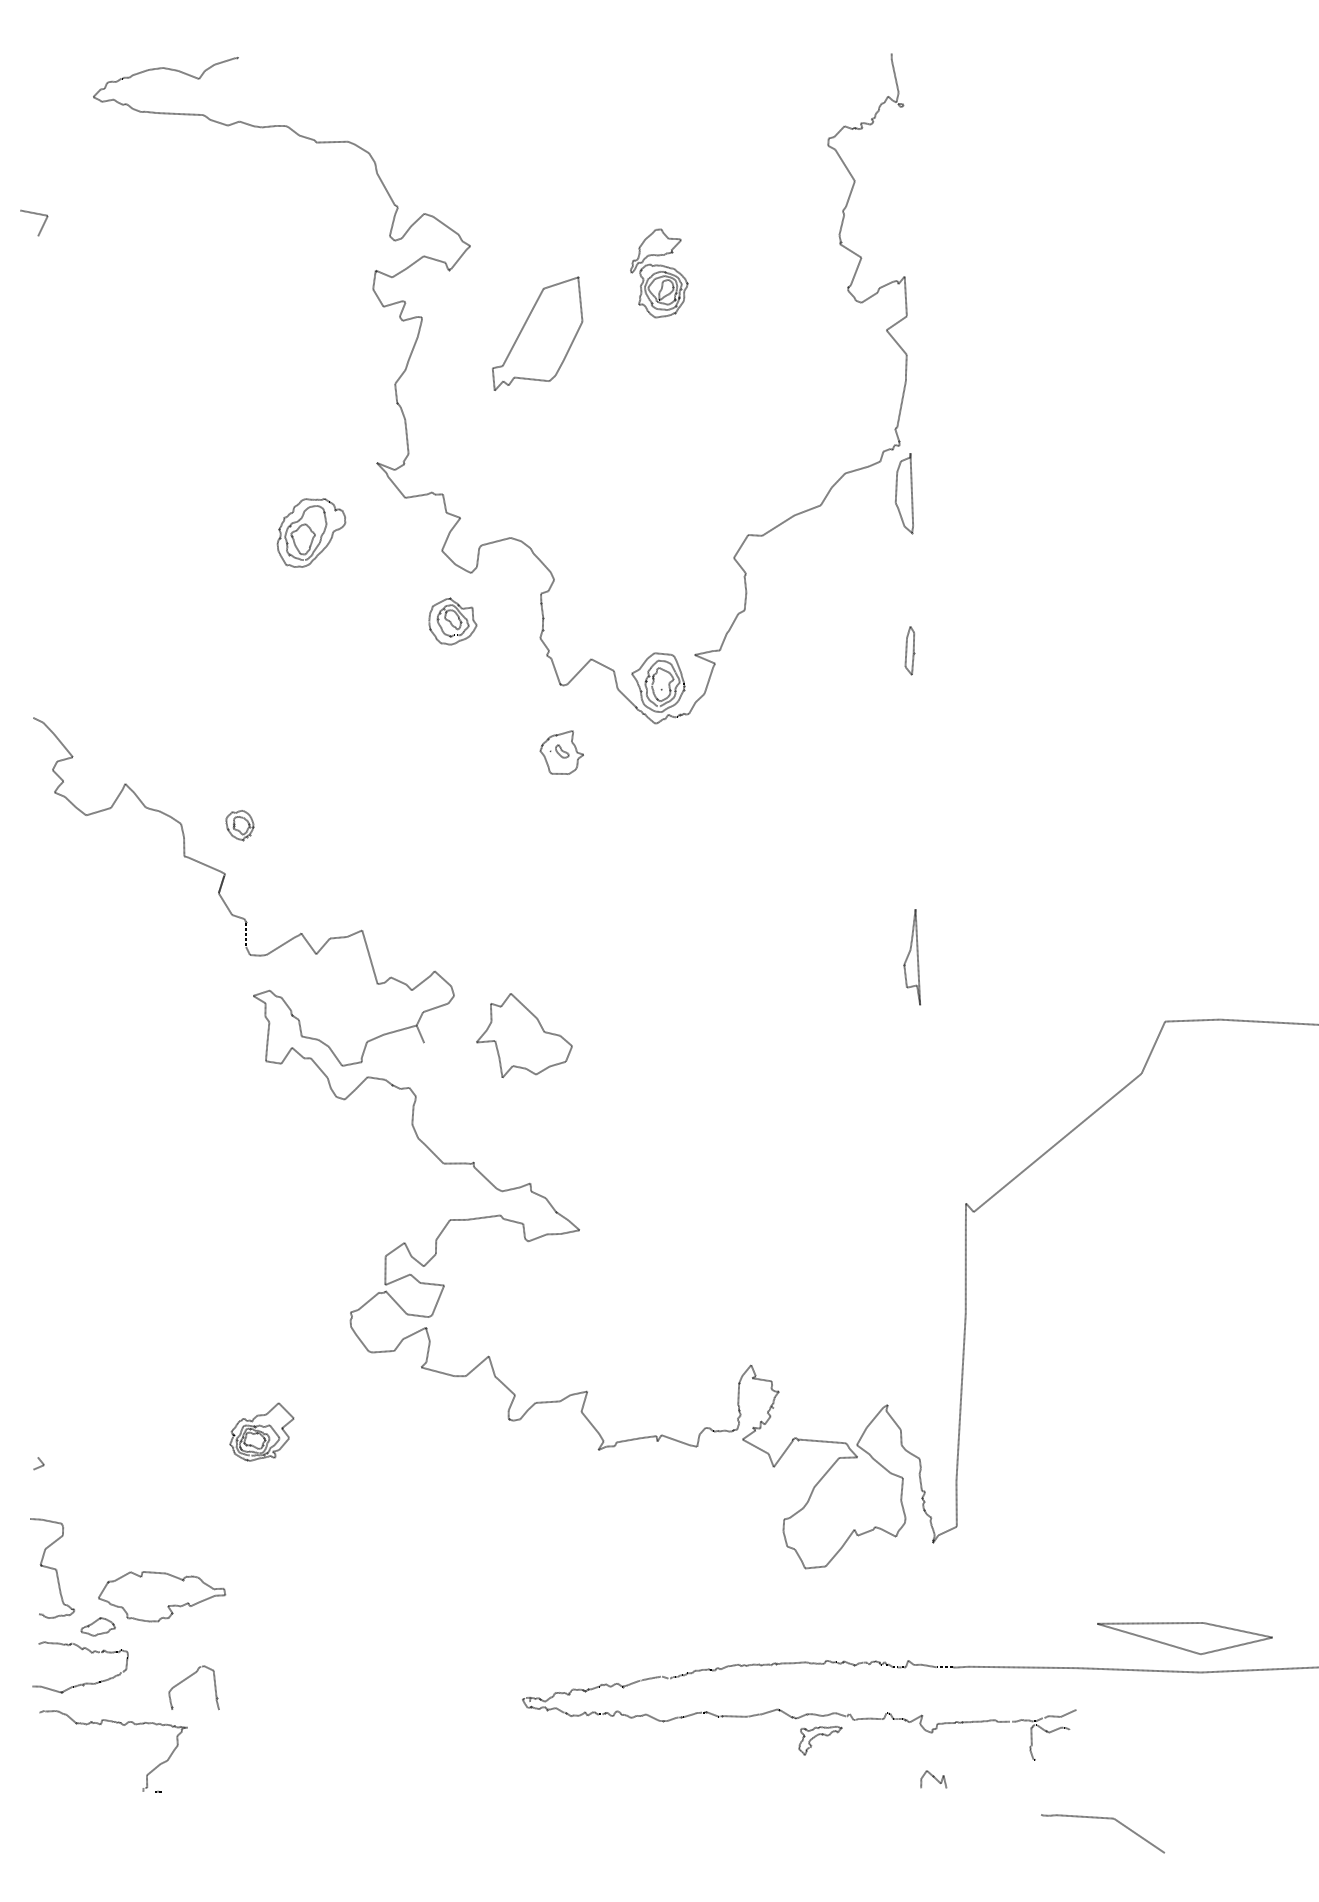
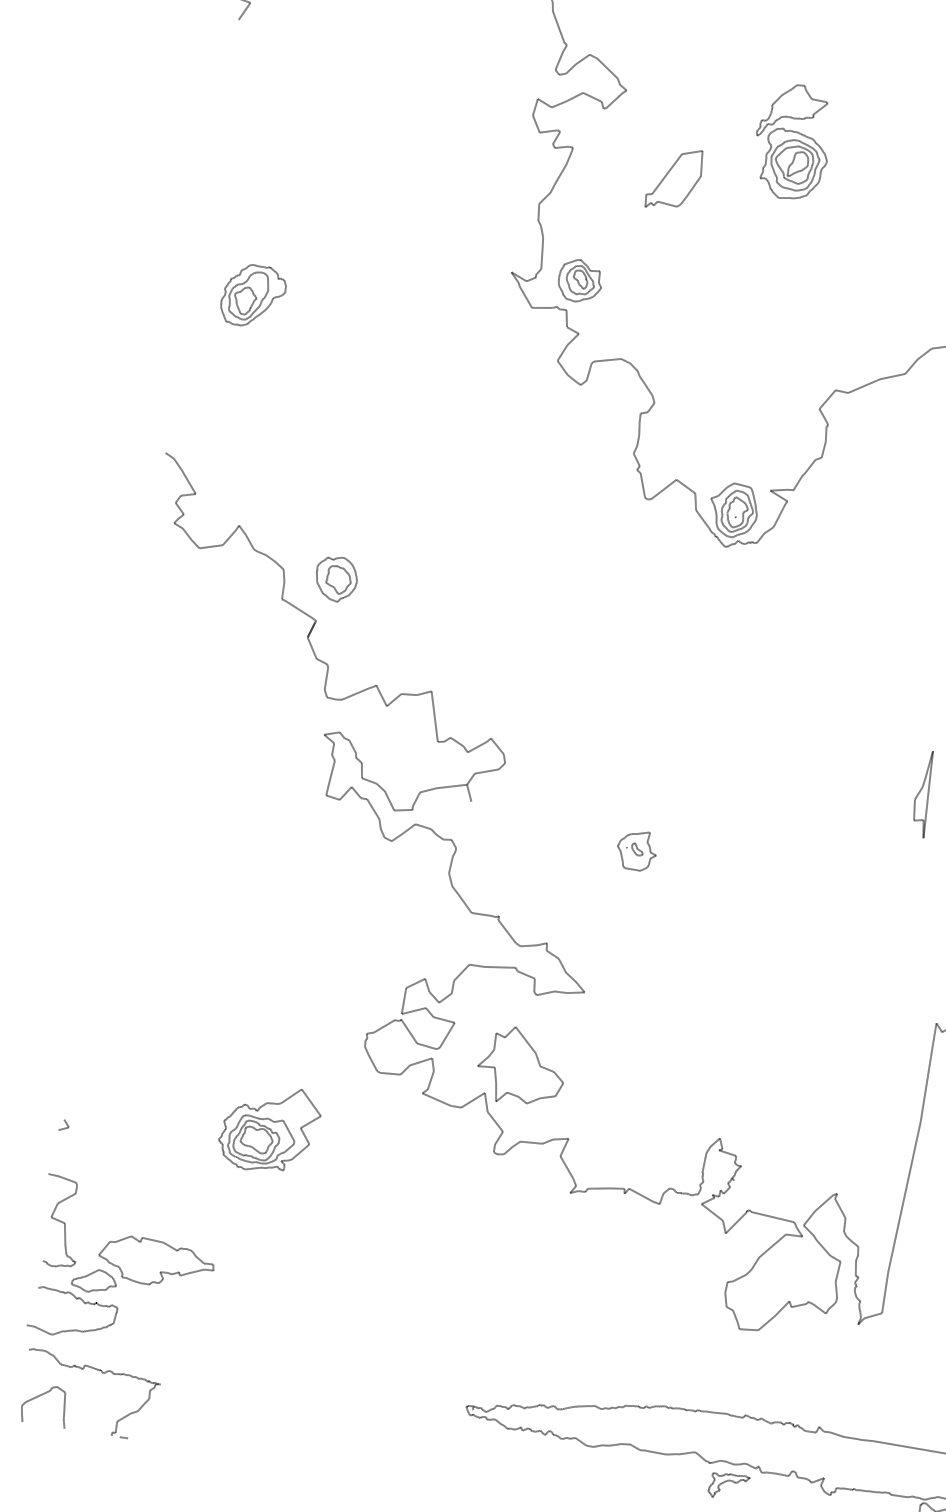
part: (659, 273) -> (793, 142), size x1.43
part: (537, 333) -> (674, 178), size x0.62
part: (311, 532) -> (253, 295), moved
part: (452, 621) -> (579, 280), moved
part: (561, 752) -> (636, 850), moved
part: (239, 825) -> (336, 579), size x1.67
part: (524, 1035) -> (521, 1066), moved
part: (261, 1431) -> (269, 1128), size x1.67
part: (98, 1626) -> (94, 1280), size x1.43
curve: (188, 1678) -> (41, 1395), moved

